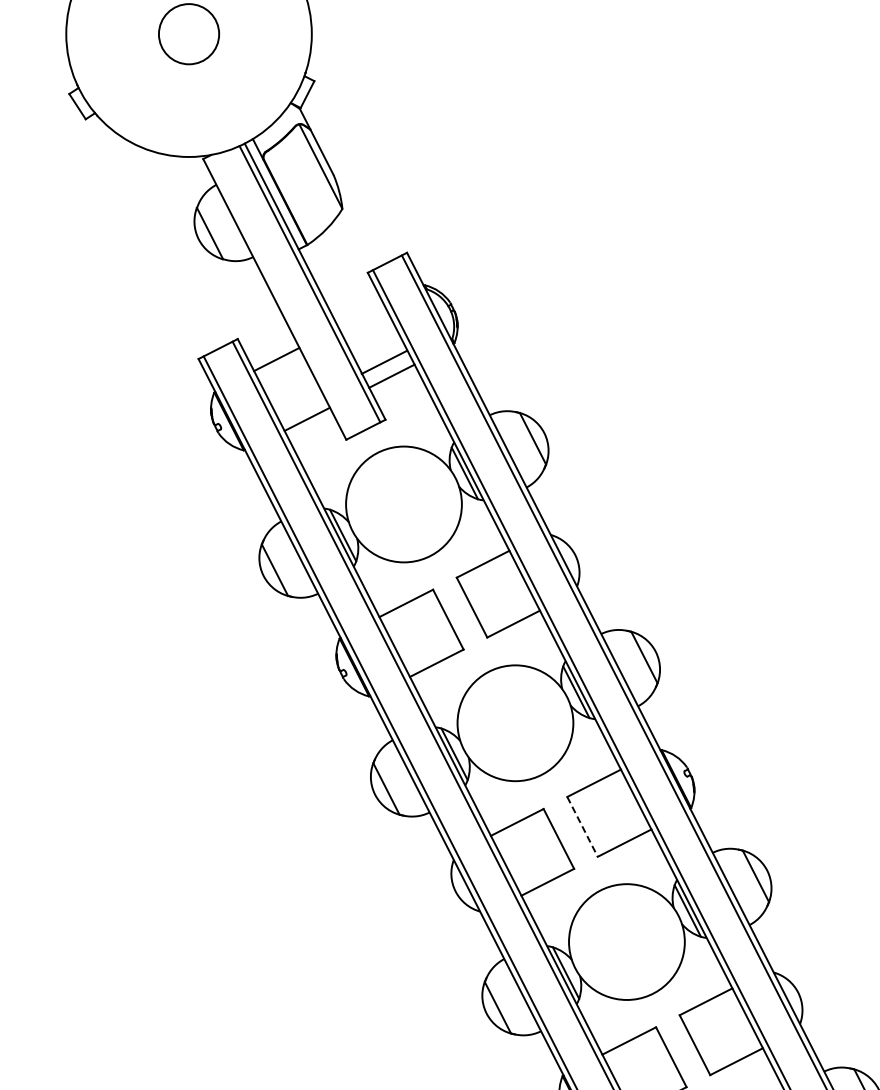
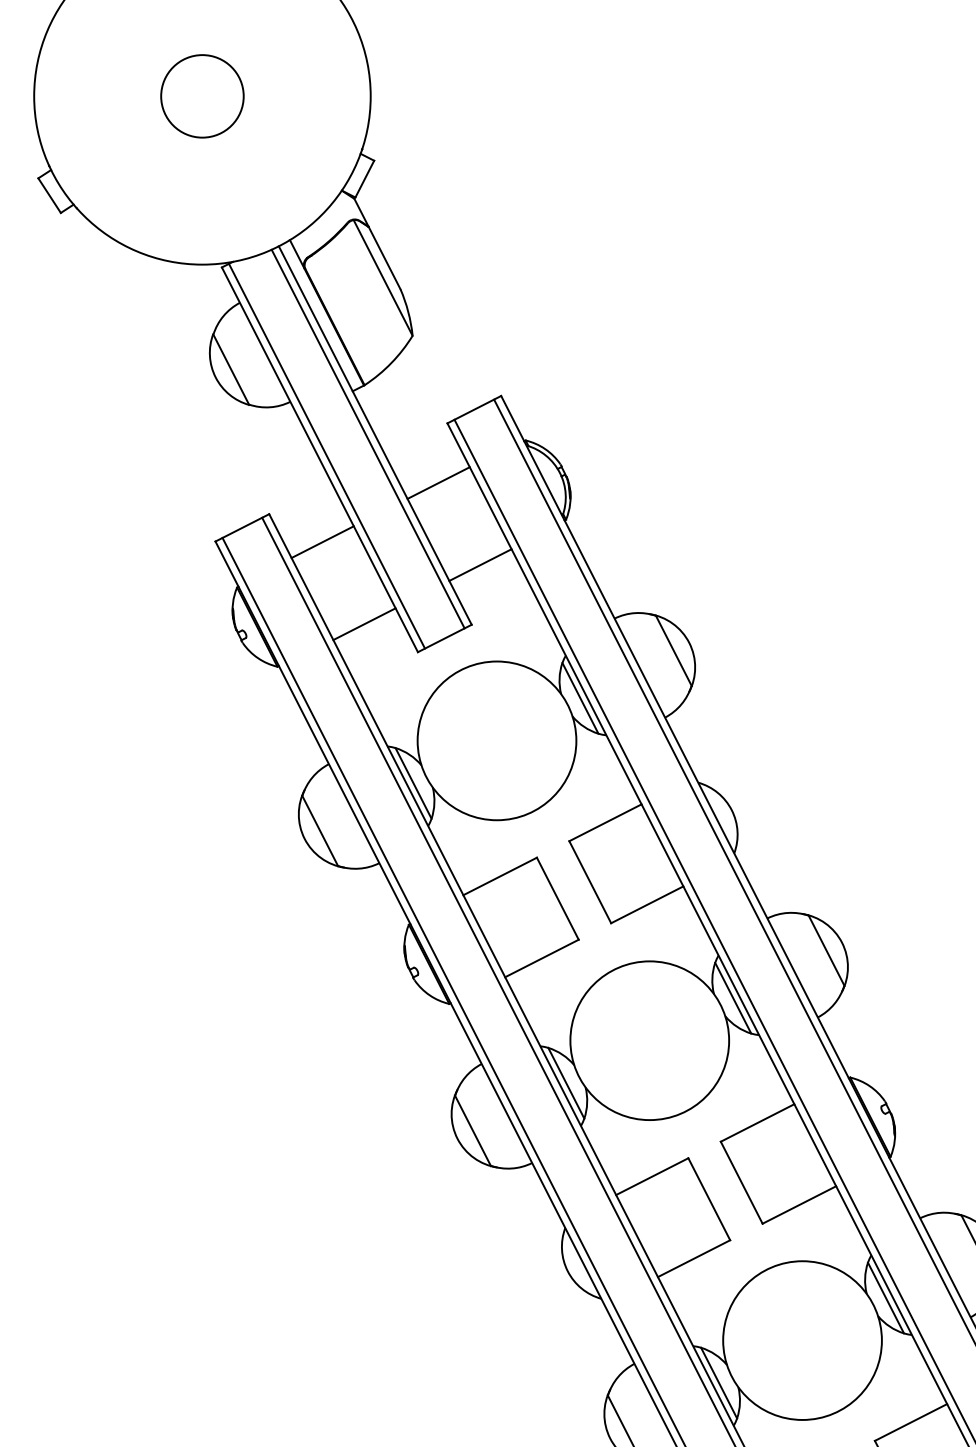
line: (279, 296) -> (326, 455), added
line: (384, 361) -> (438, 481), moved
line: (582, 826) -> (741, 1182), dashed -> solid

